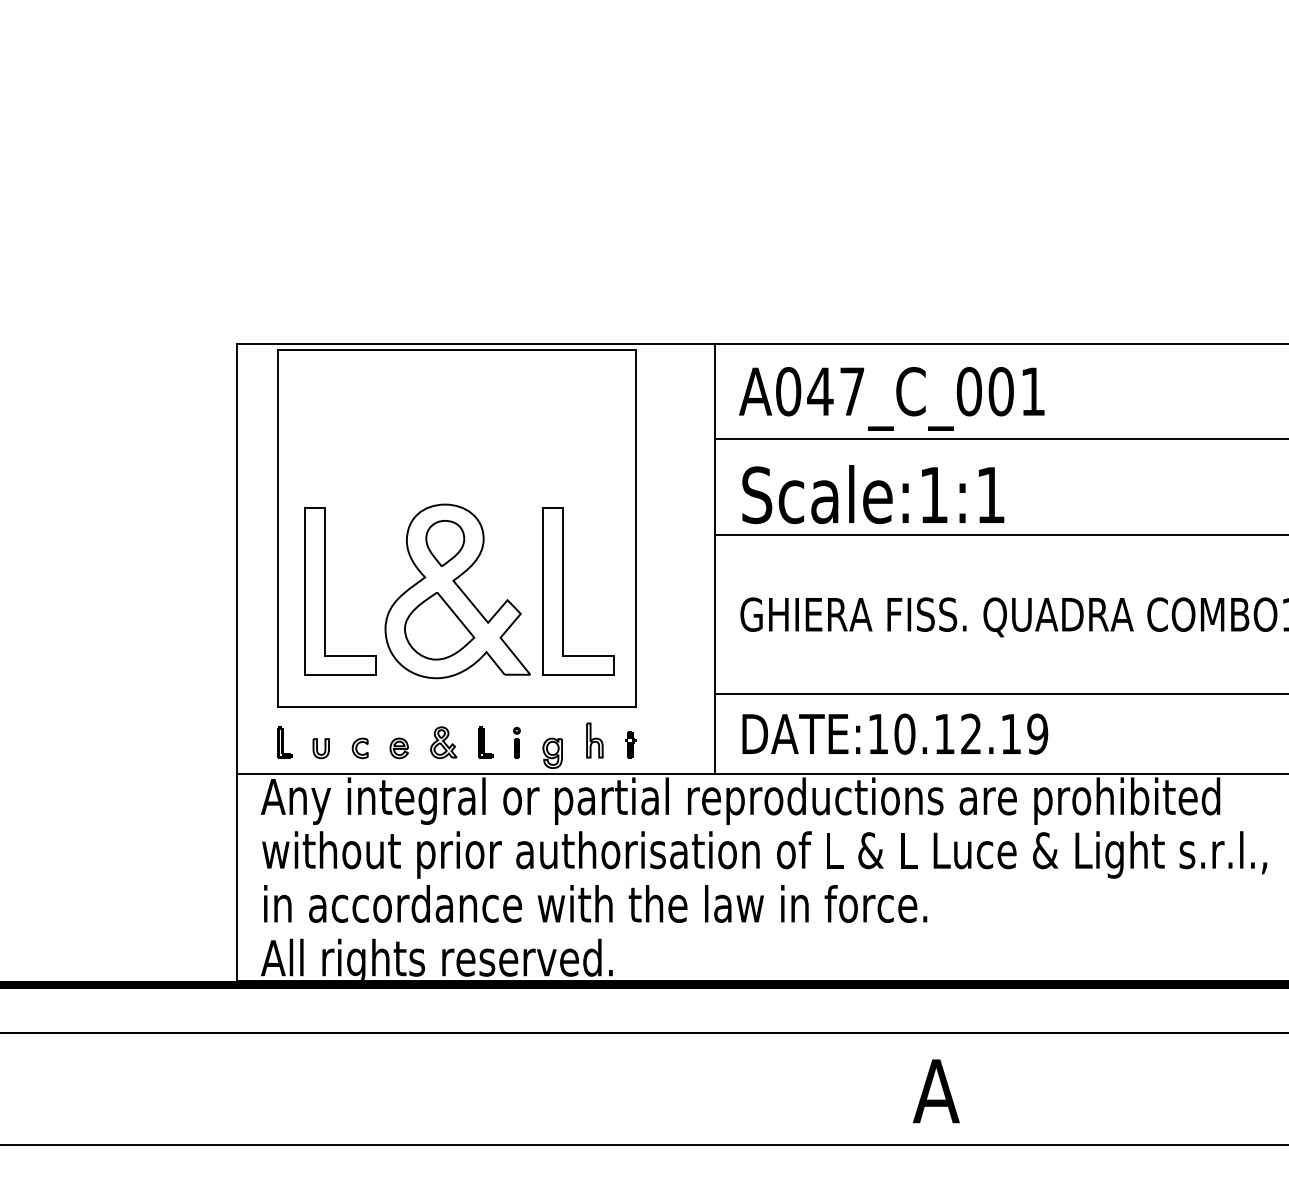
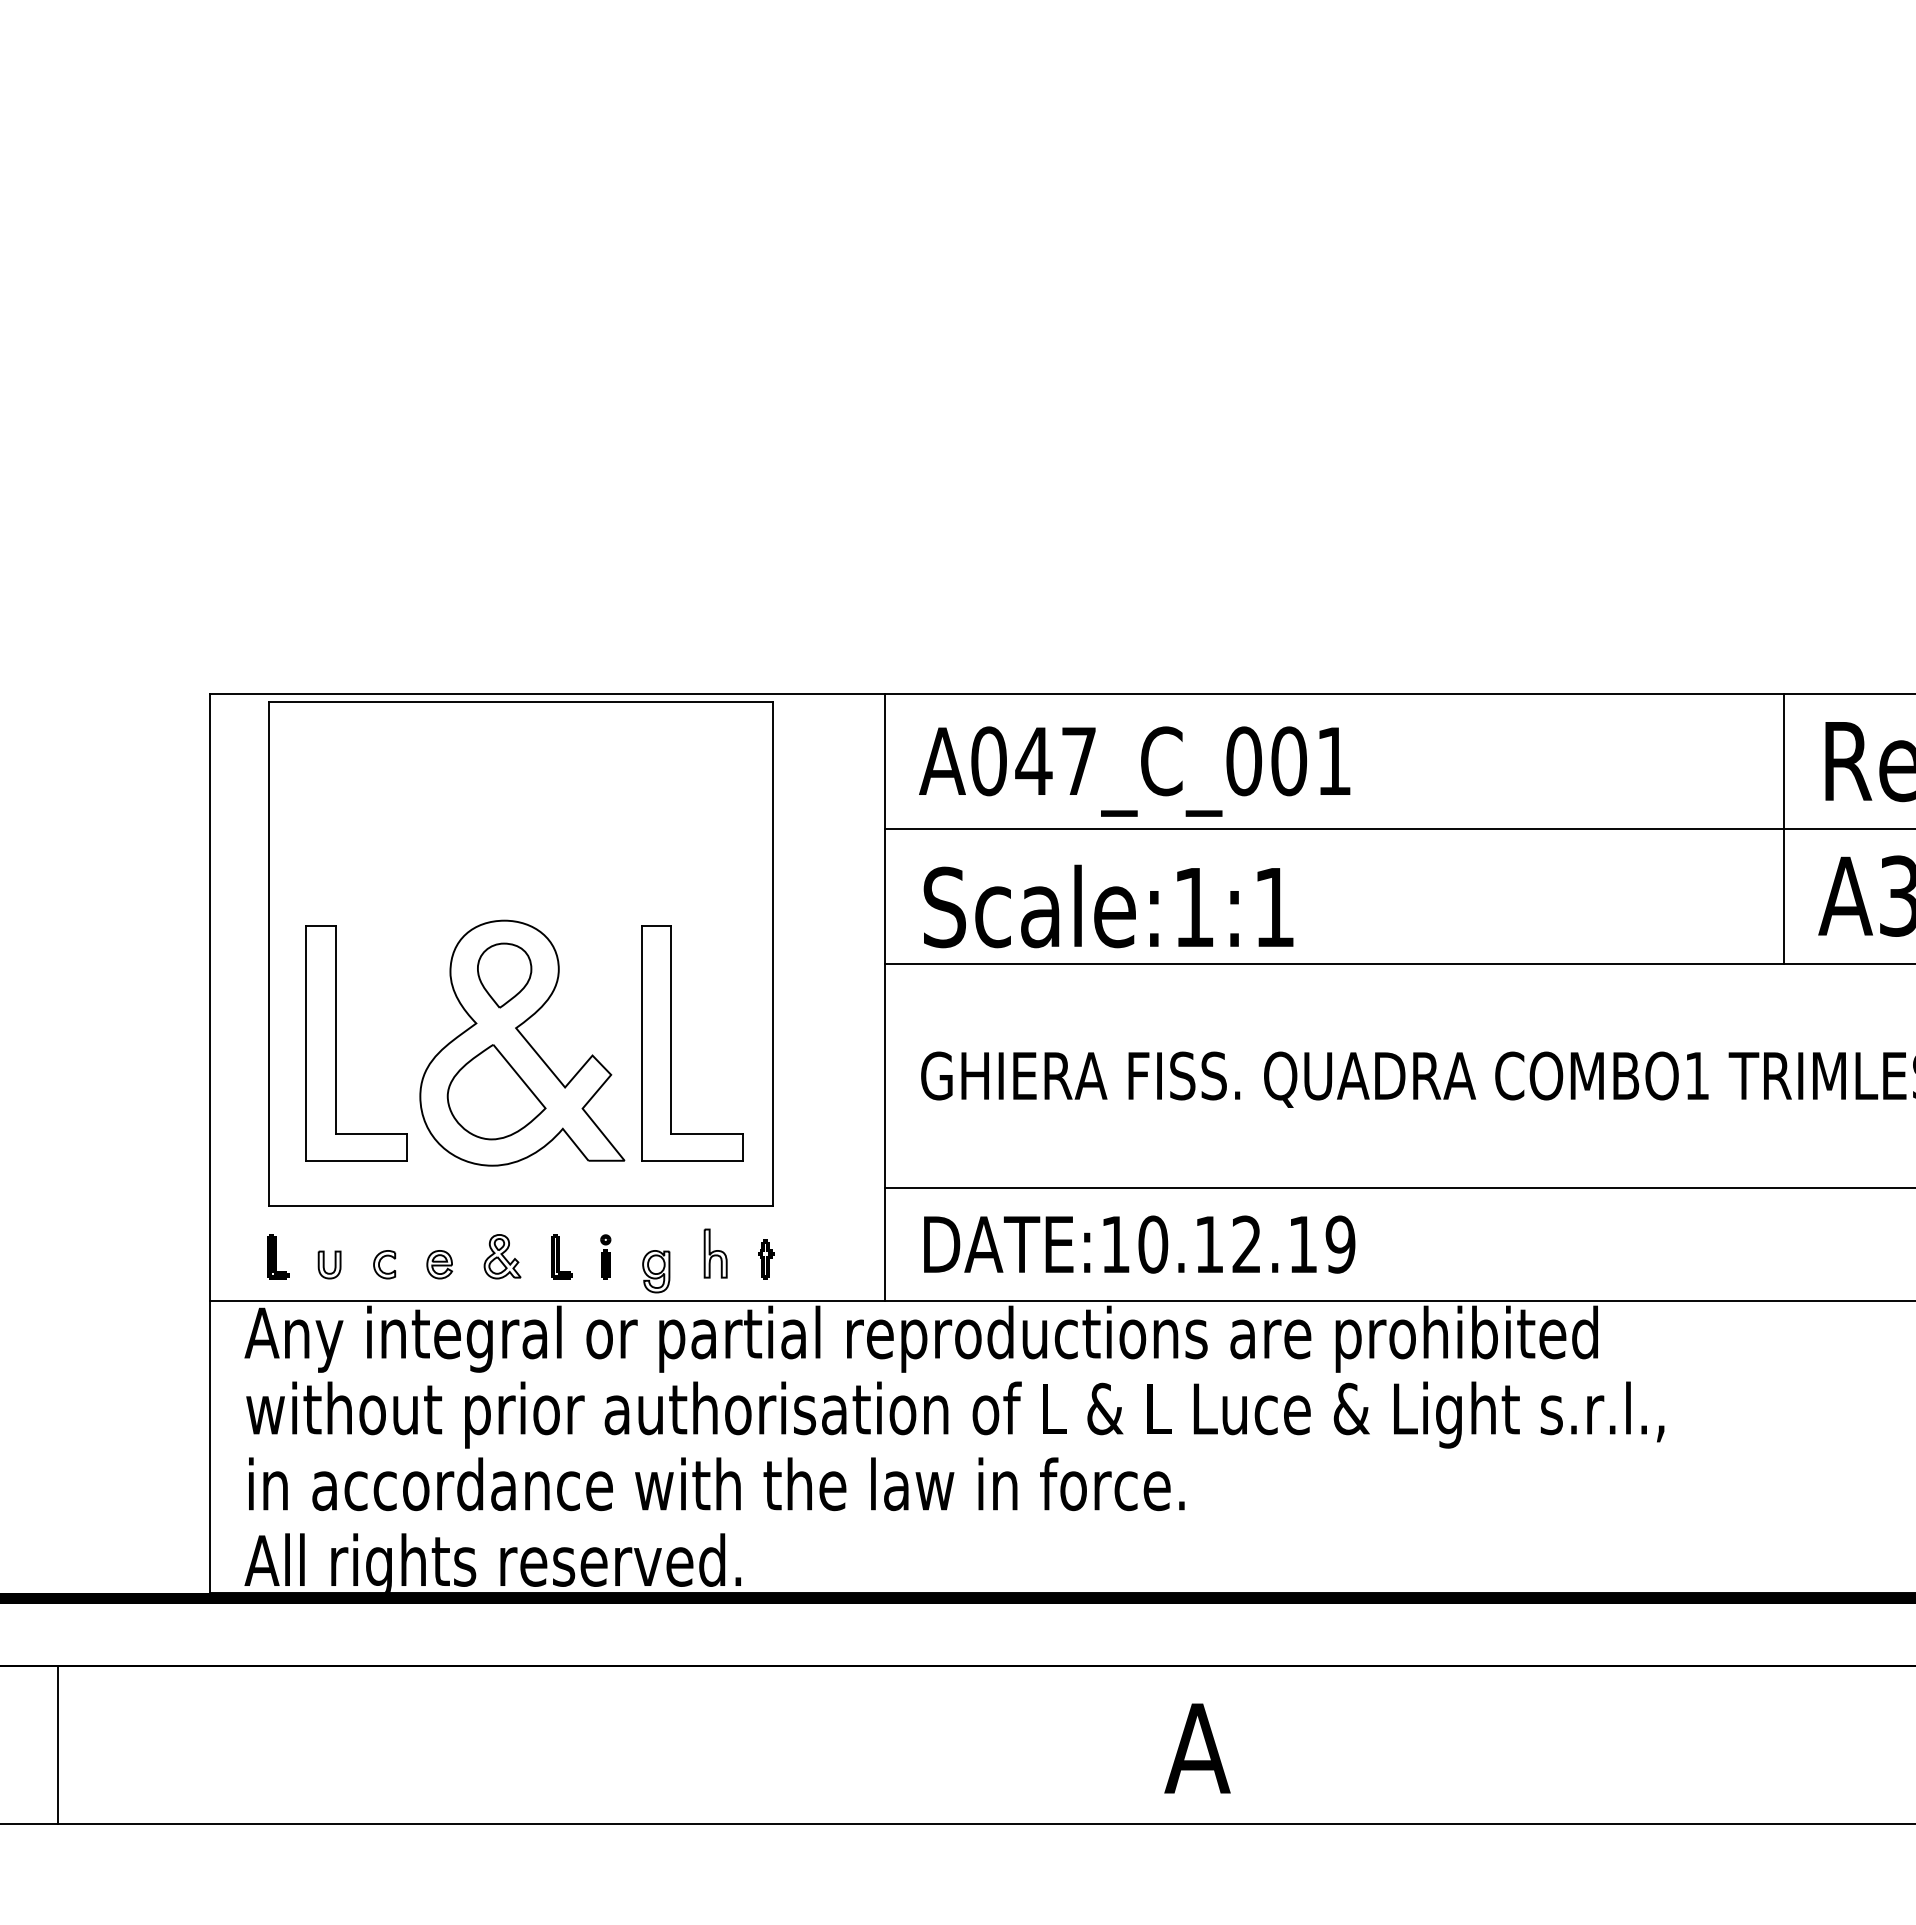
line: (129, 1089) -> (58, 1745), added

